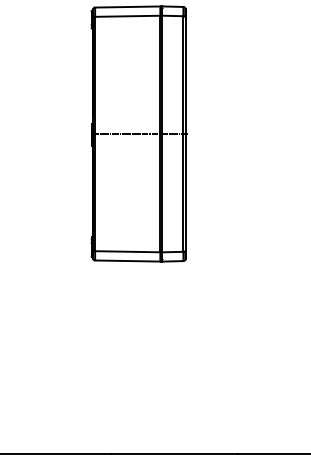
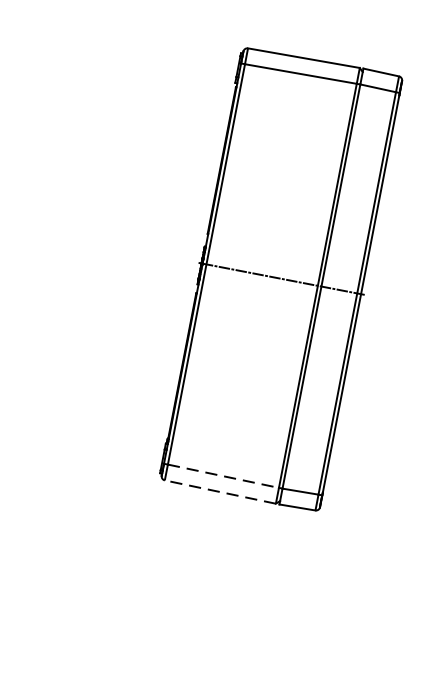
line: (127, 251) -> (223, 475), solid -> dashed
line: (127, 261) -> (219, 492), solid -> dashed

